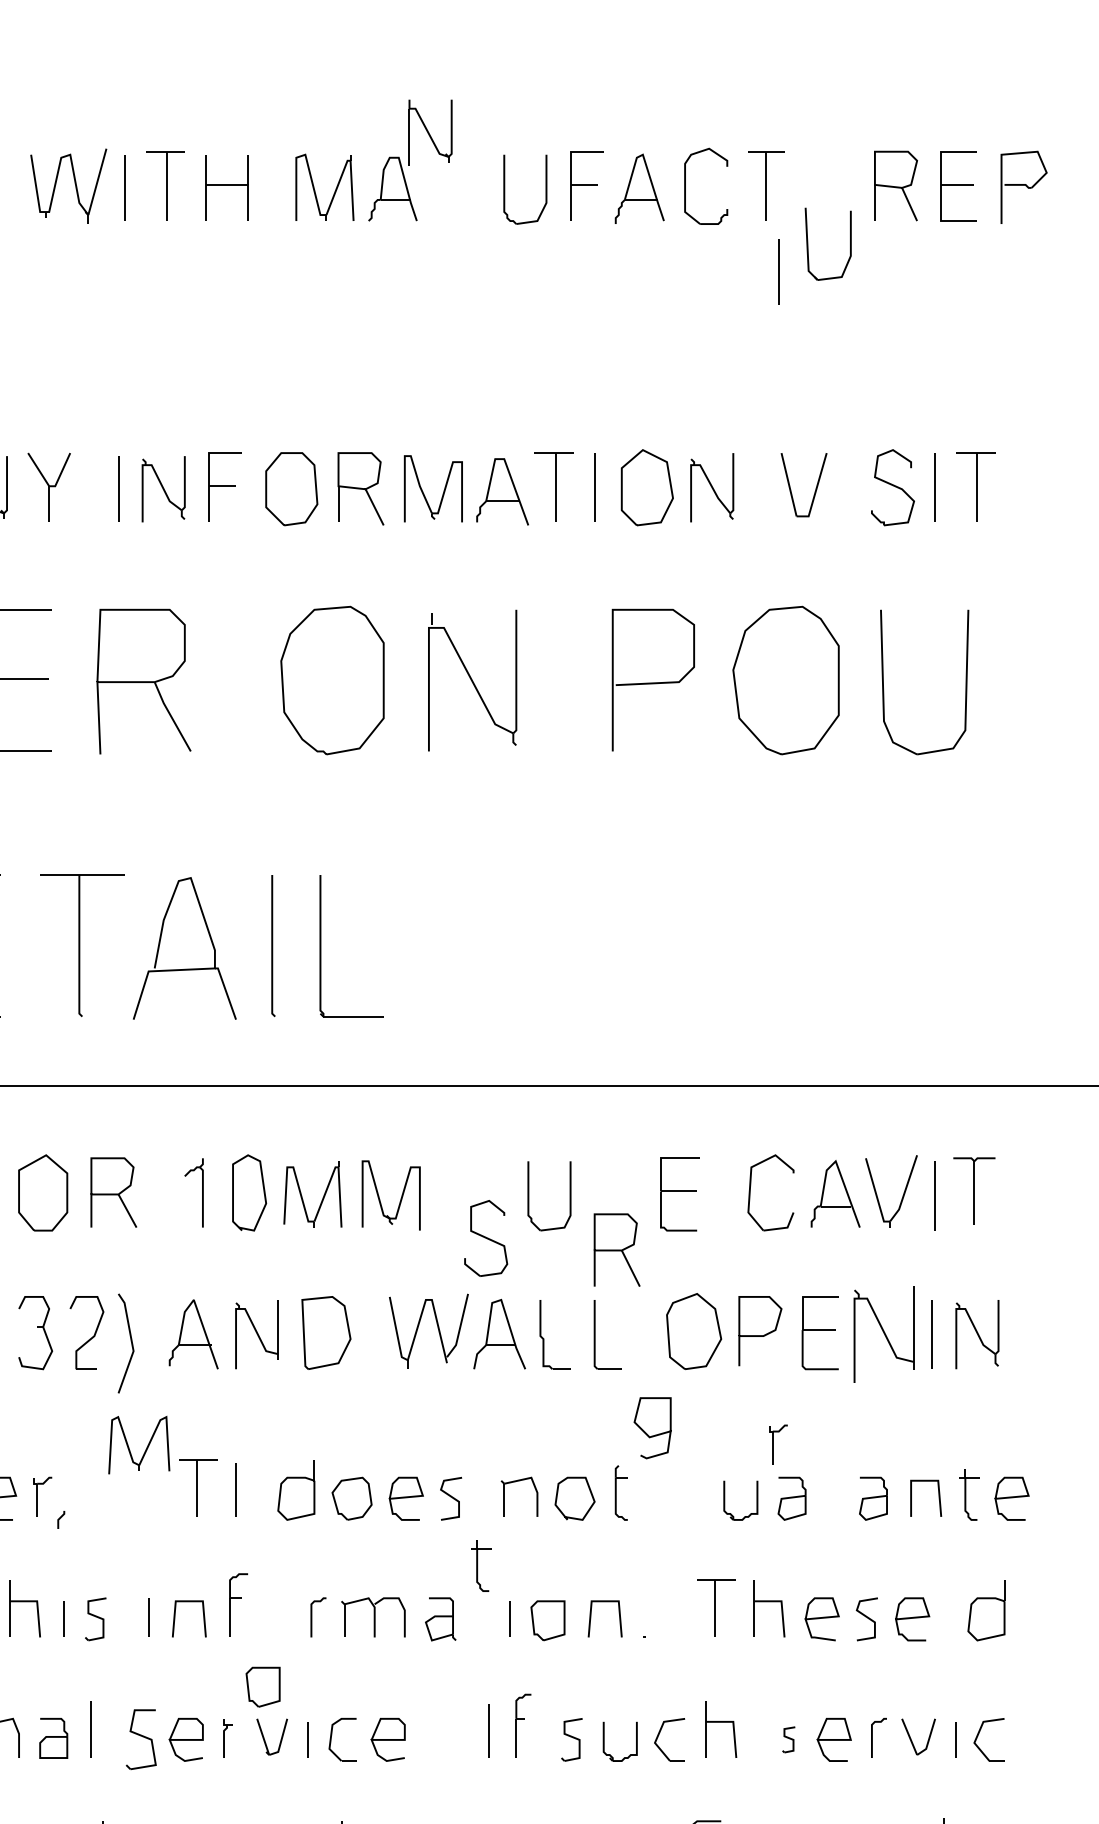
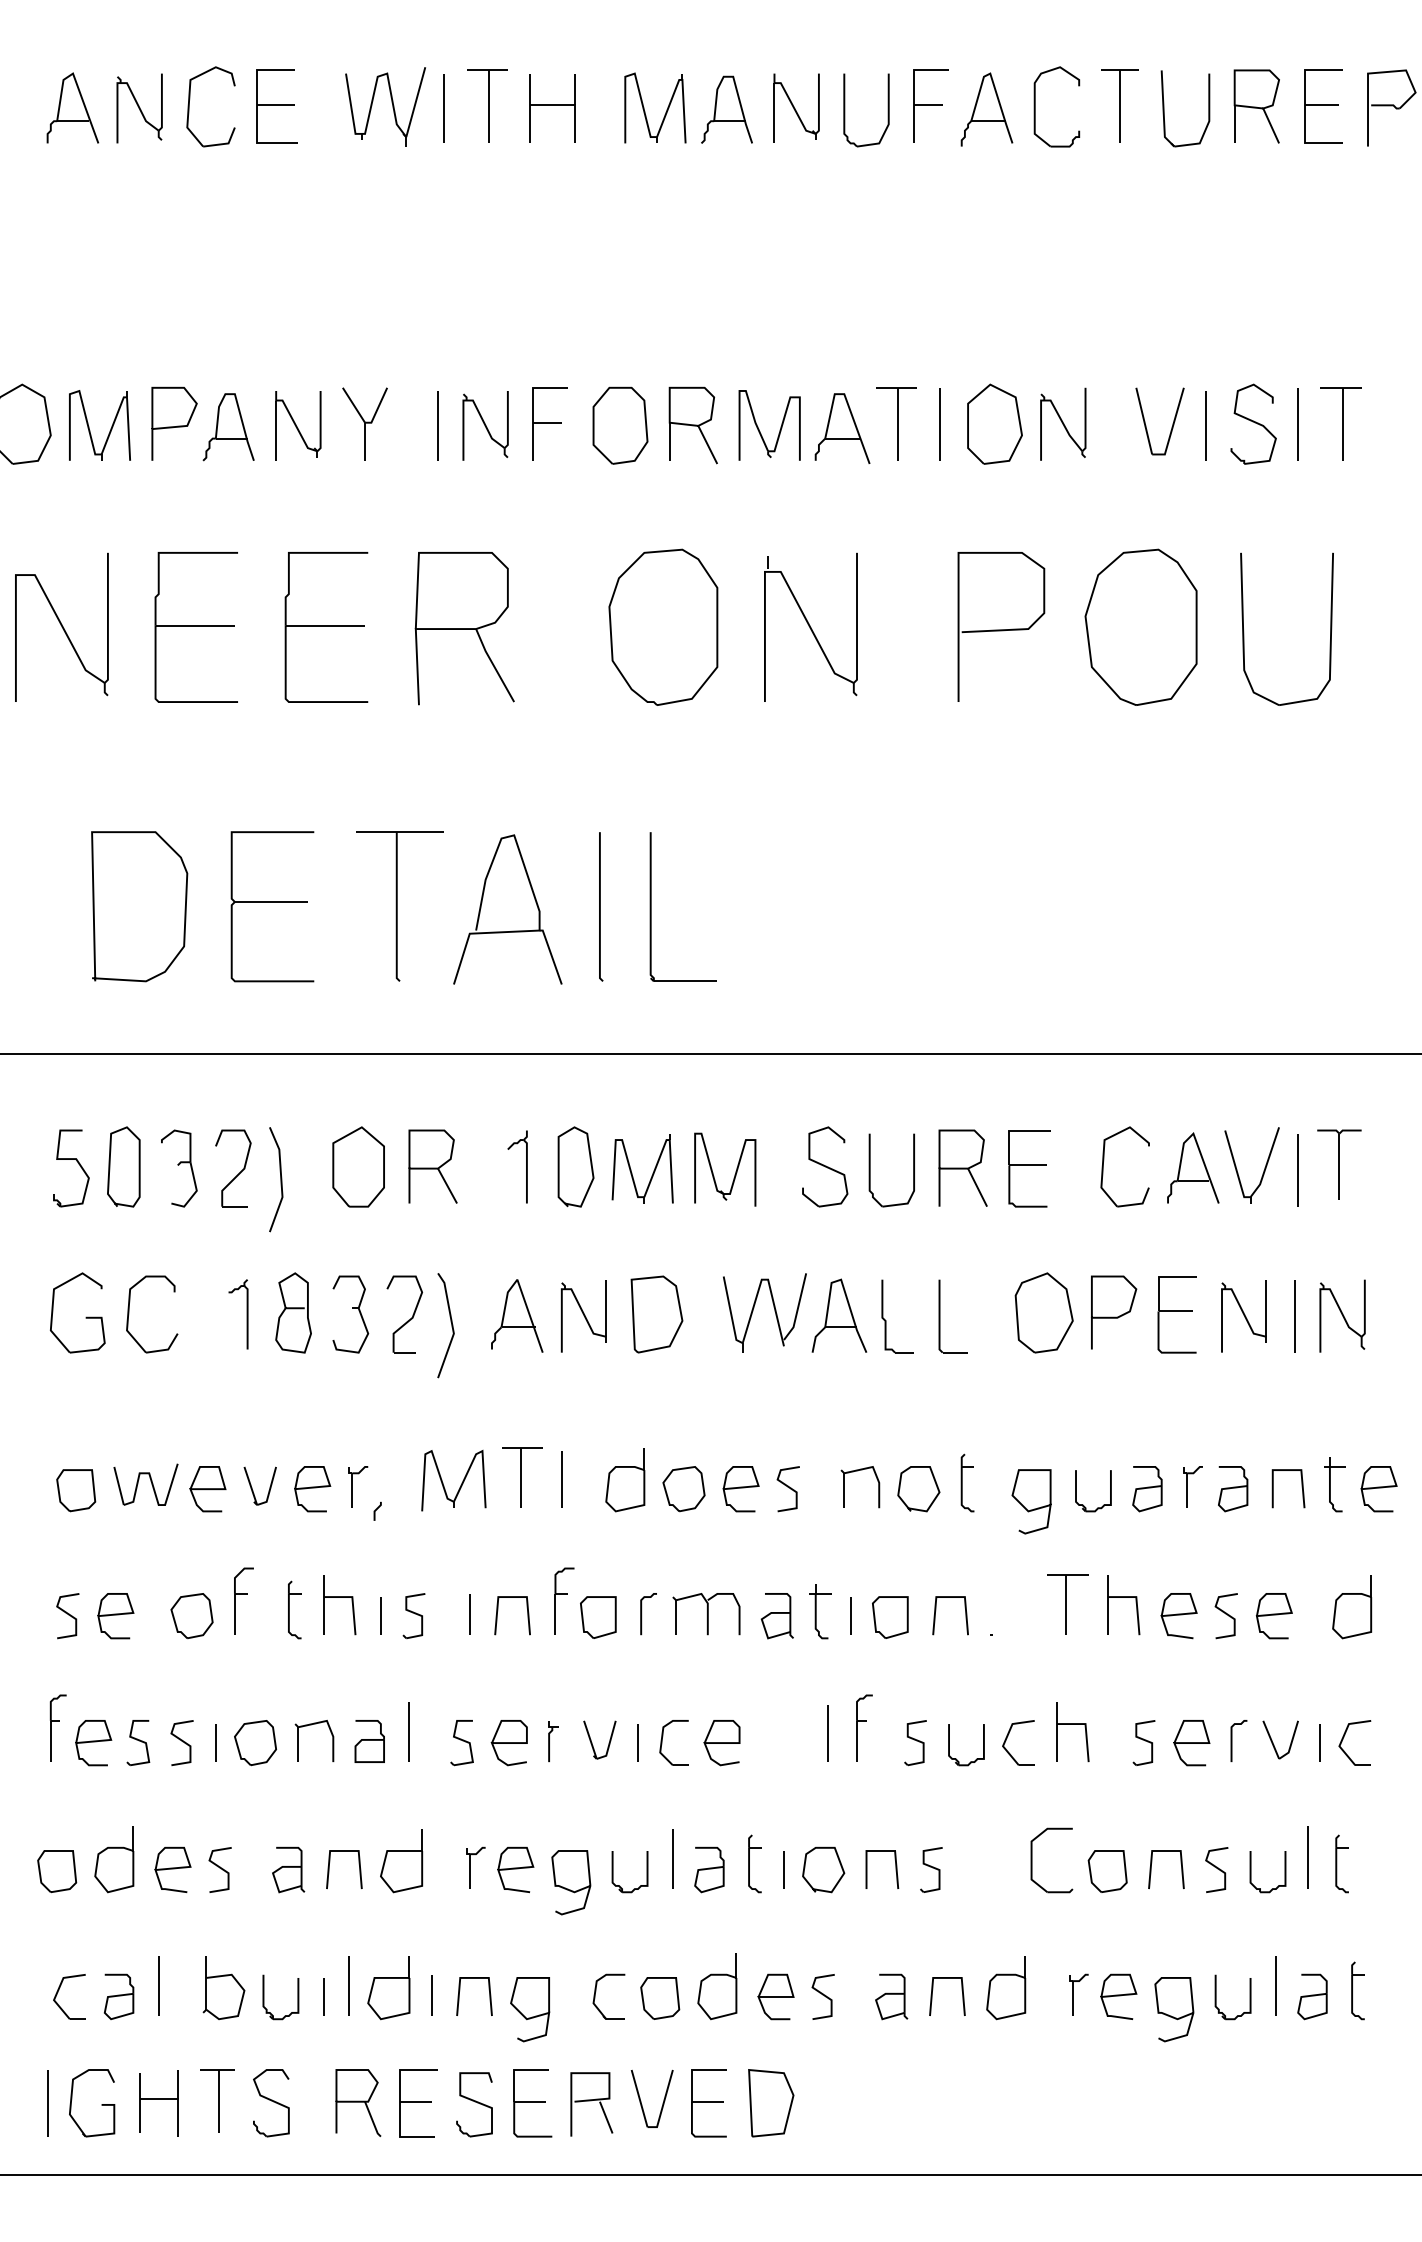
part: (430, 131) -> (796, 107), moved
part: (808, 243) -> (1164, 108), moved
line: (778, 271) -> (1205, 425), moved
part: (486, 1238) -> (825, 1166), moved
part: (616, 1249) -> (962, 1167), moved
part: (883, 1334) -> (1243, 1316), size x0.71
curve: (655, 1434) -> (1034, 1508), moved
part: (777, 1444) -> (1192, 1486), moved
part: (146, 1446) -> (461, 1482), moved
part: (481, 1565) -> (820, 1611), moved
part: (263, 1687) -> (598, 1617), moved
part: (788, 1739) -> (1143, 1742), size x1.67
part: (140, 1740) -> (461, 1743), size x0.71

